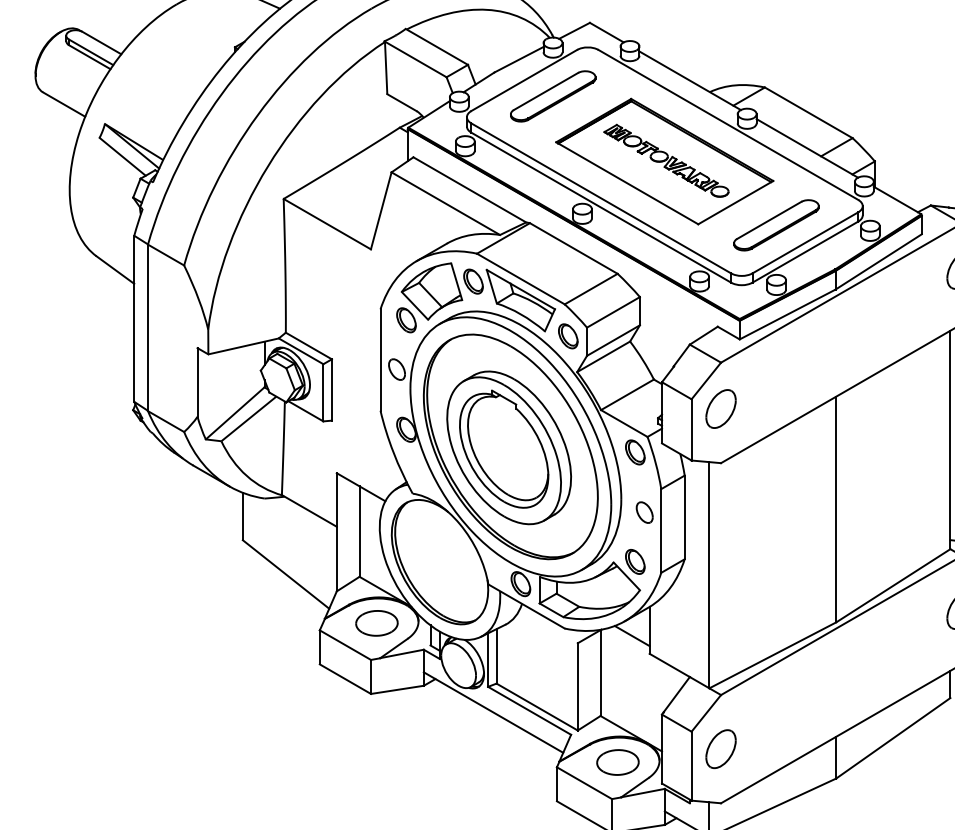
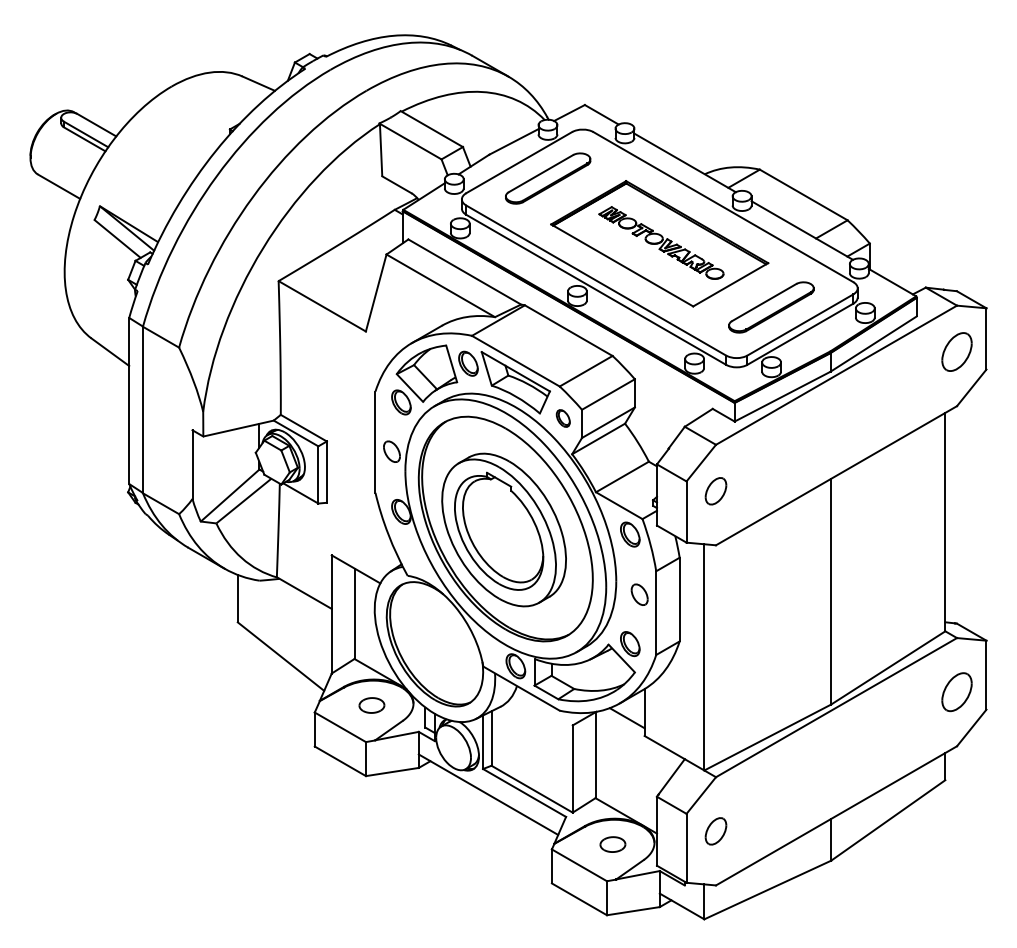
part: (568, 336) -> (563, 418), size x0.7
part: (720, 409) -> (715, 491), size x0.7
part: (376, 623) -> (371, 705), size x0.6
part: (720, 749) -> (715, 831), size x0.7
part: (617, 762) -> (612, 844), size x0.6

